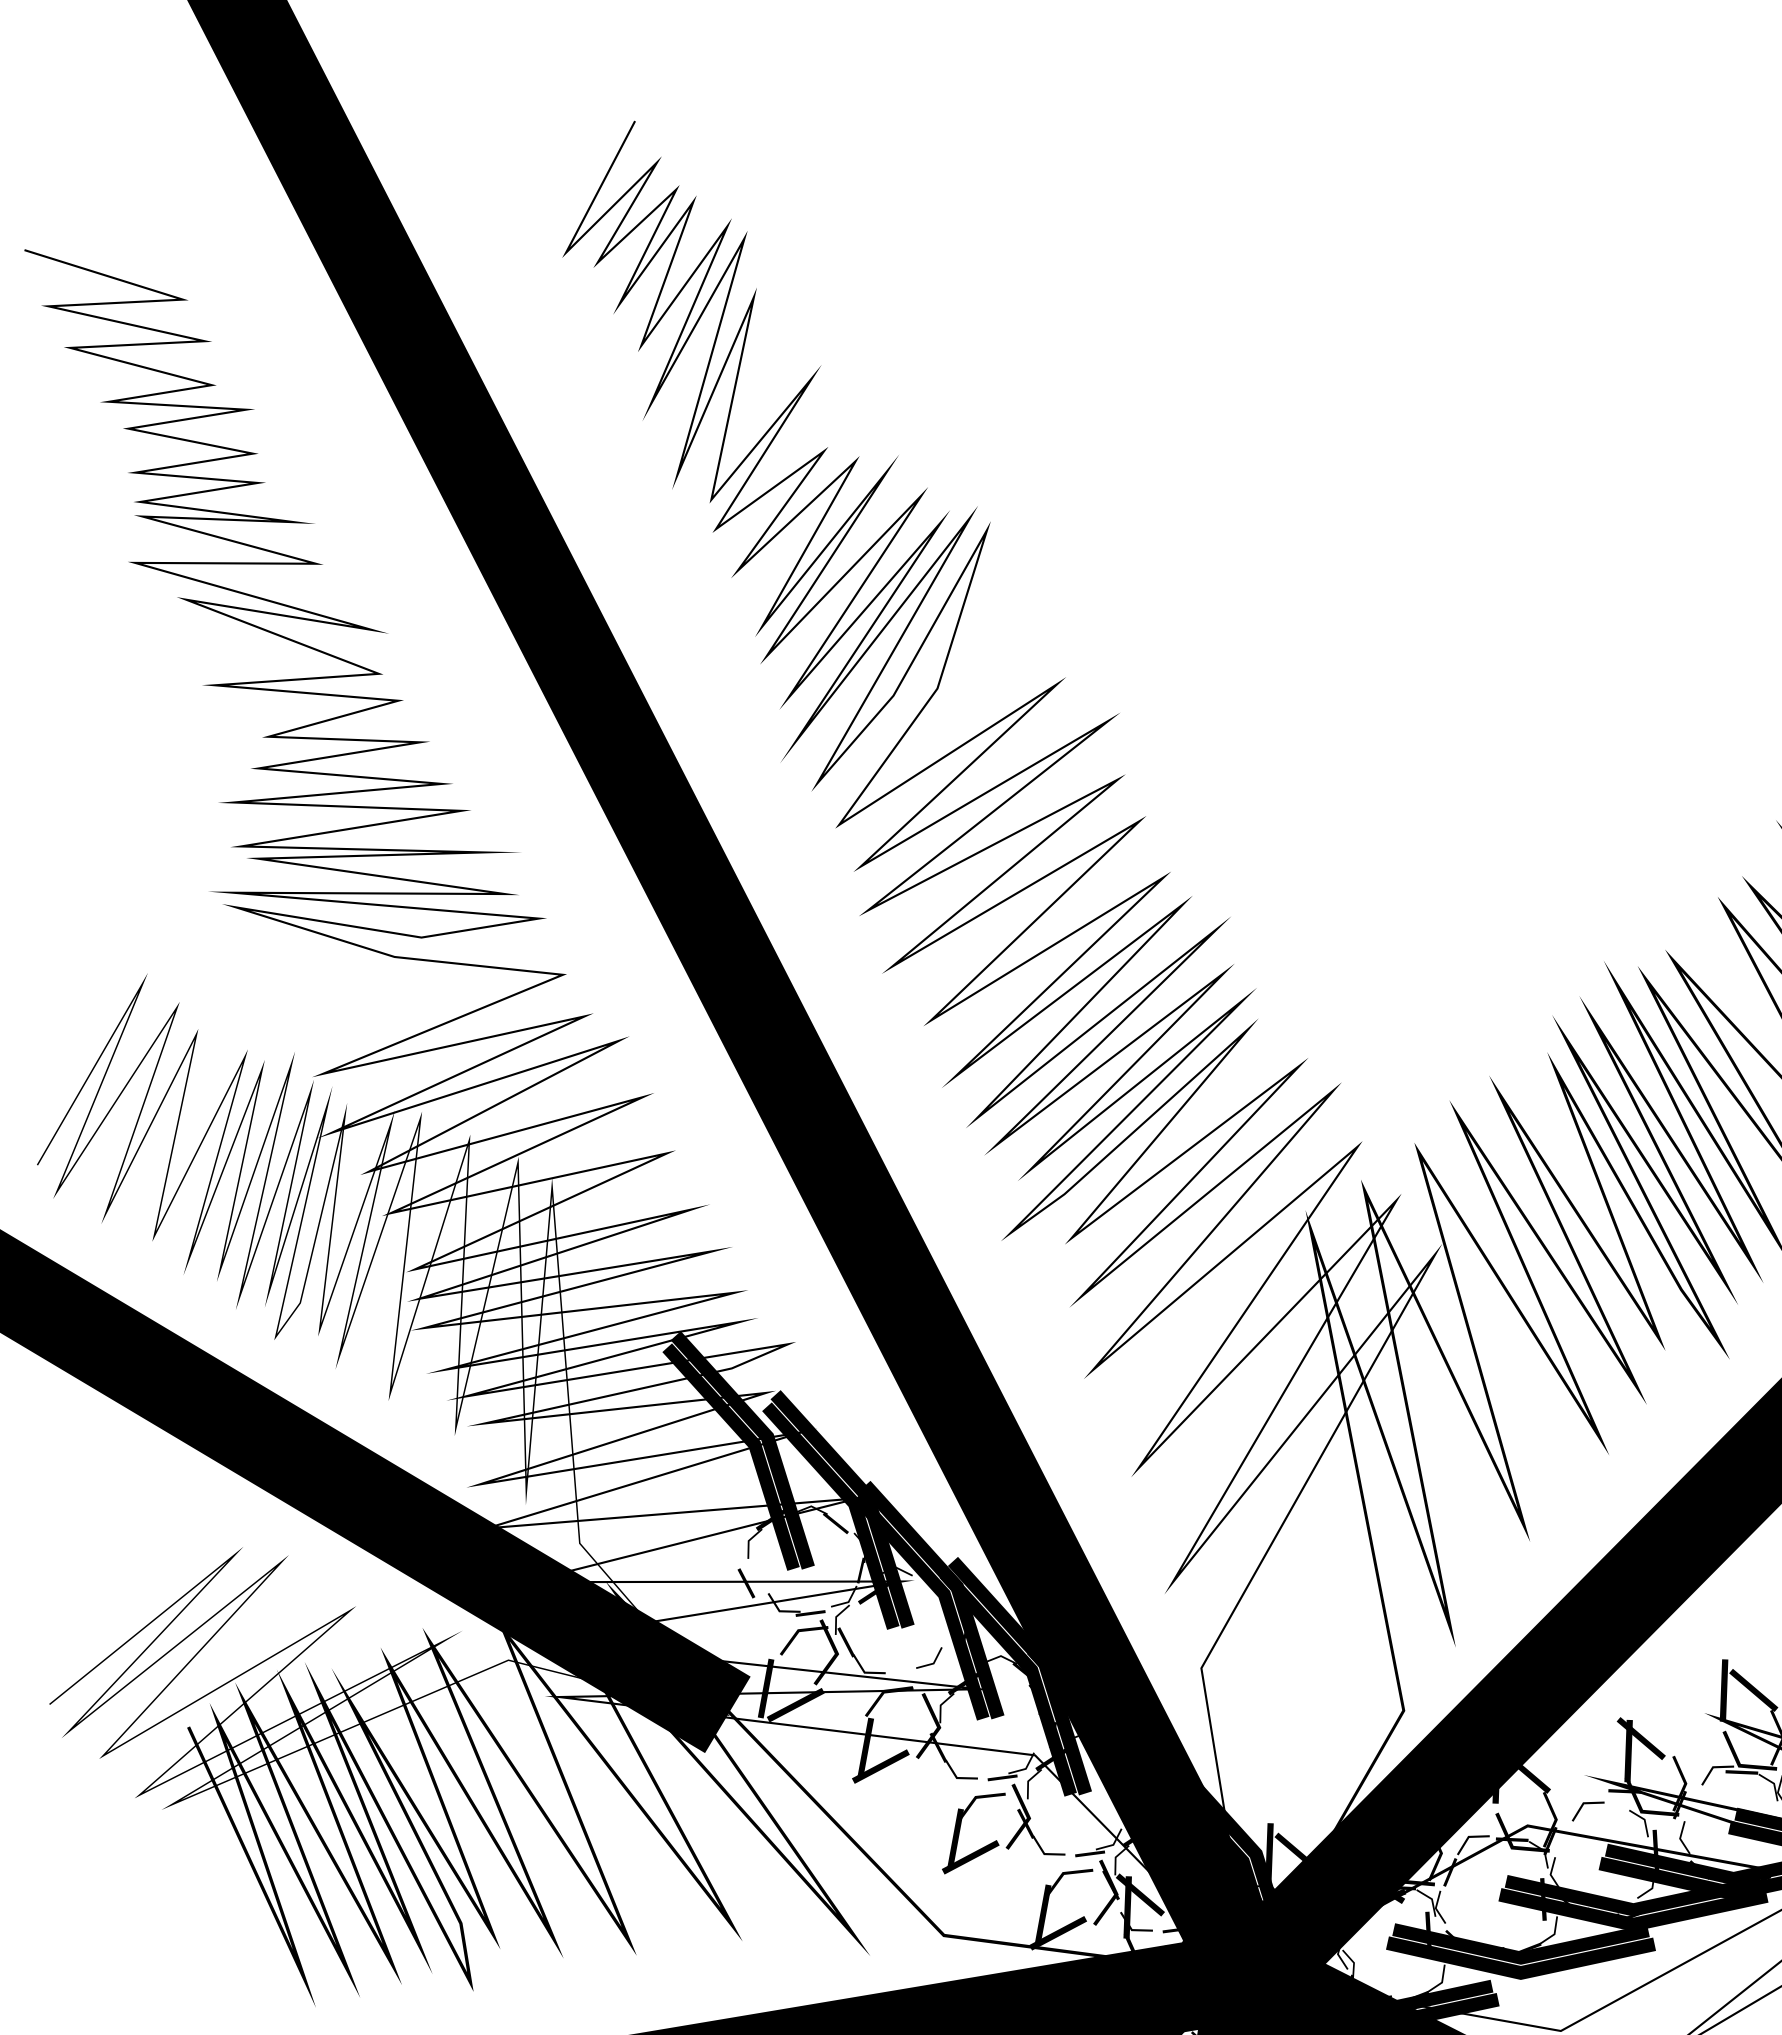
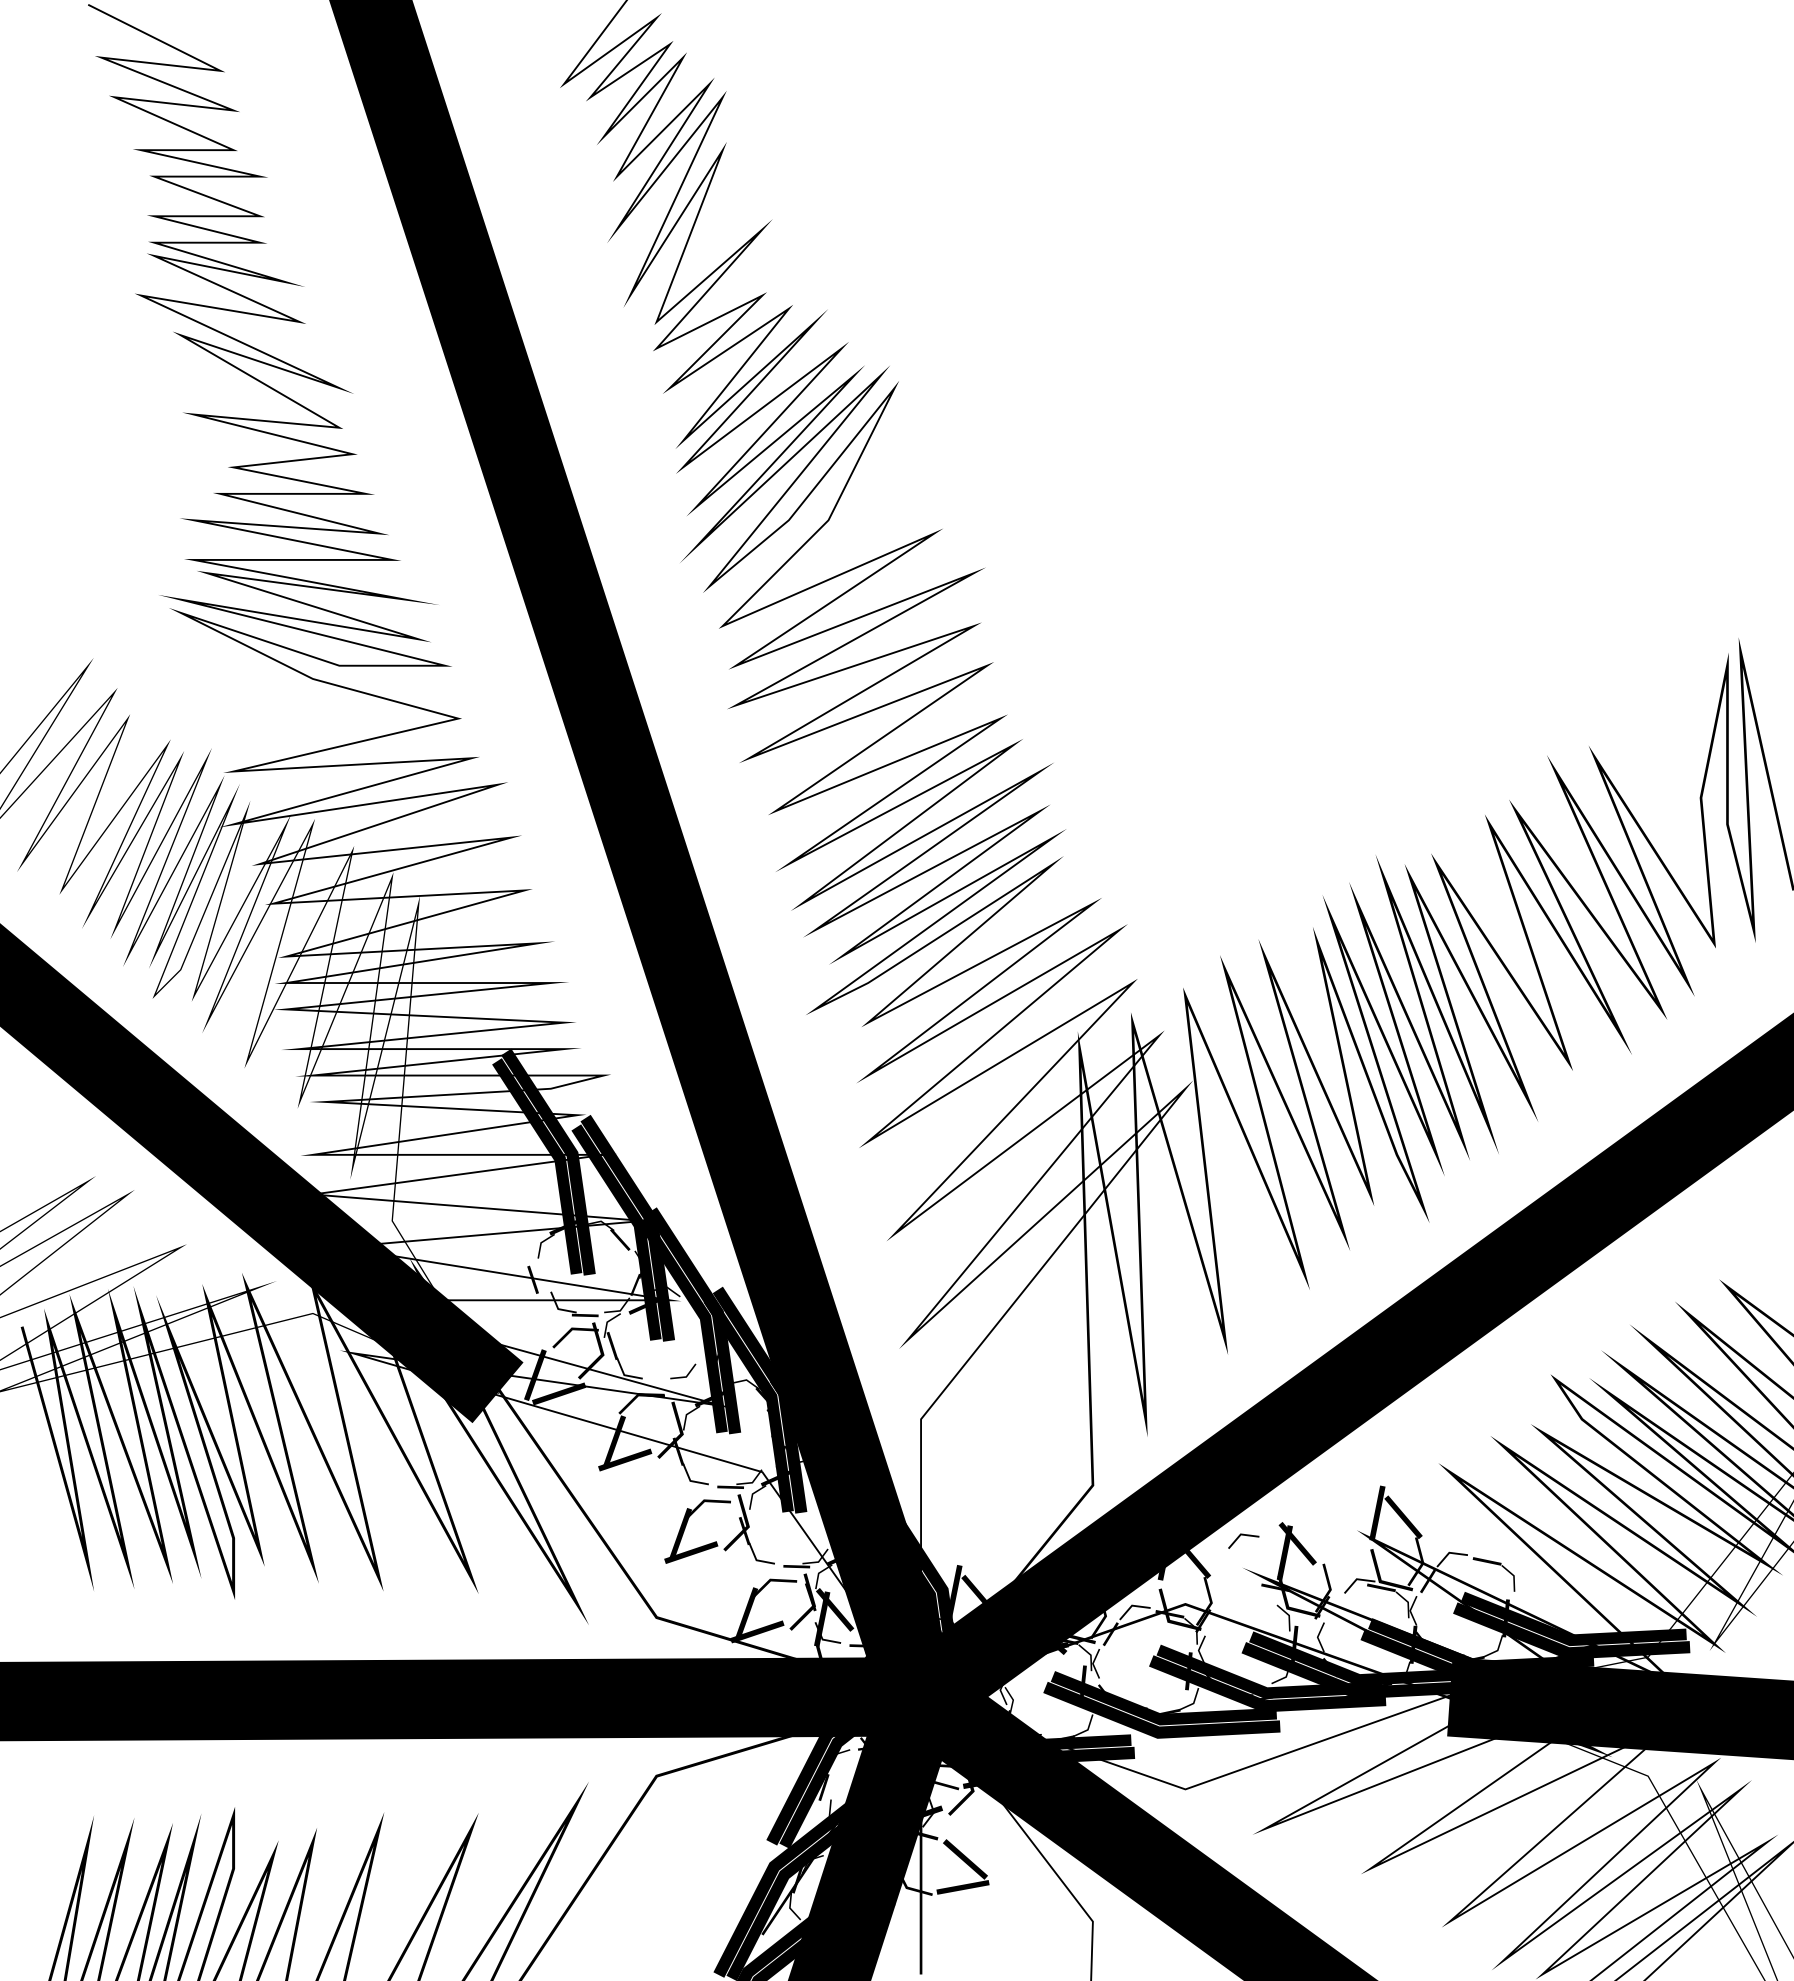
line: (1586, 1804) -> (1243, 1535), moved

